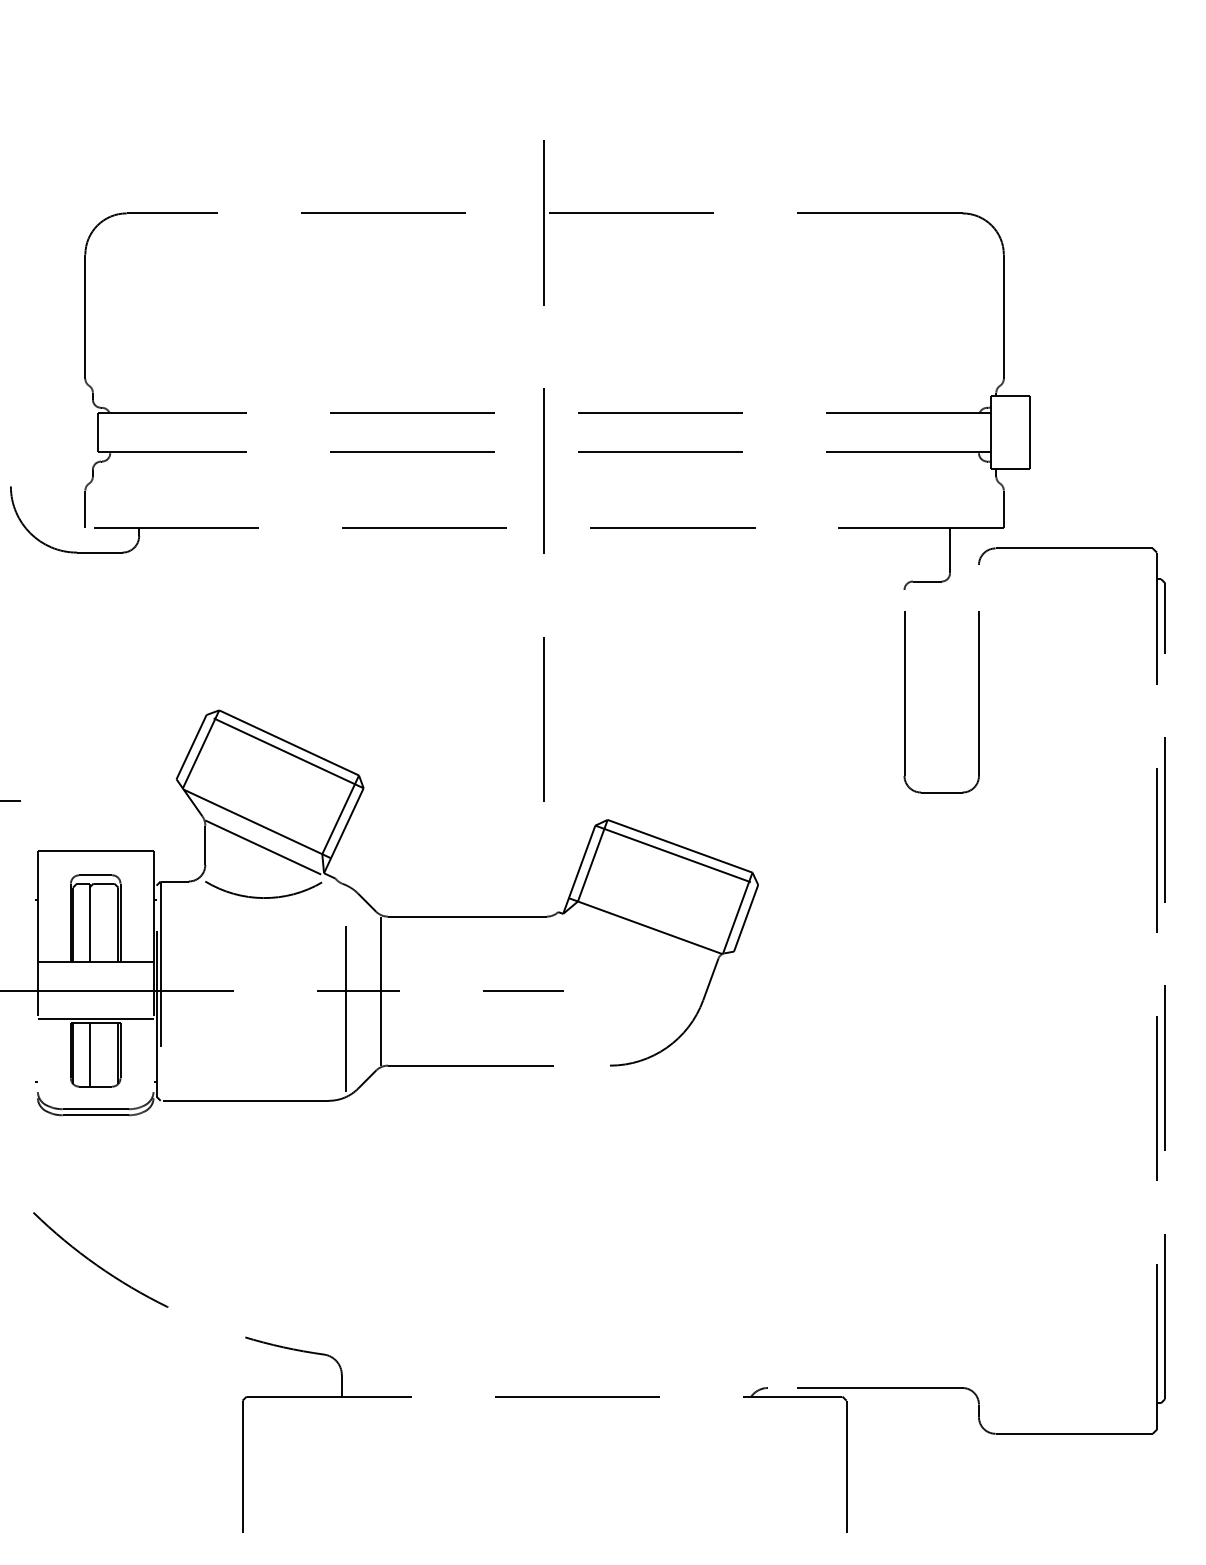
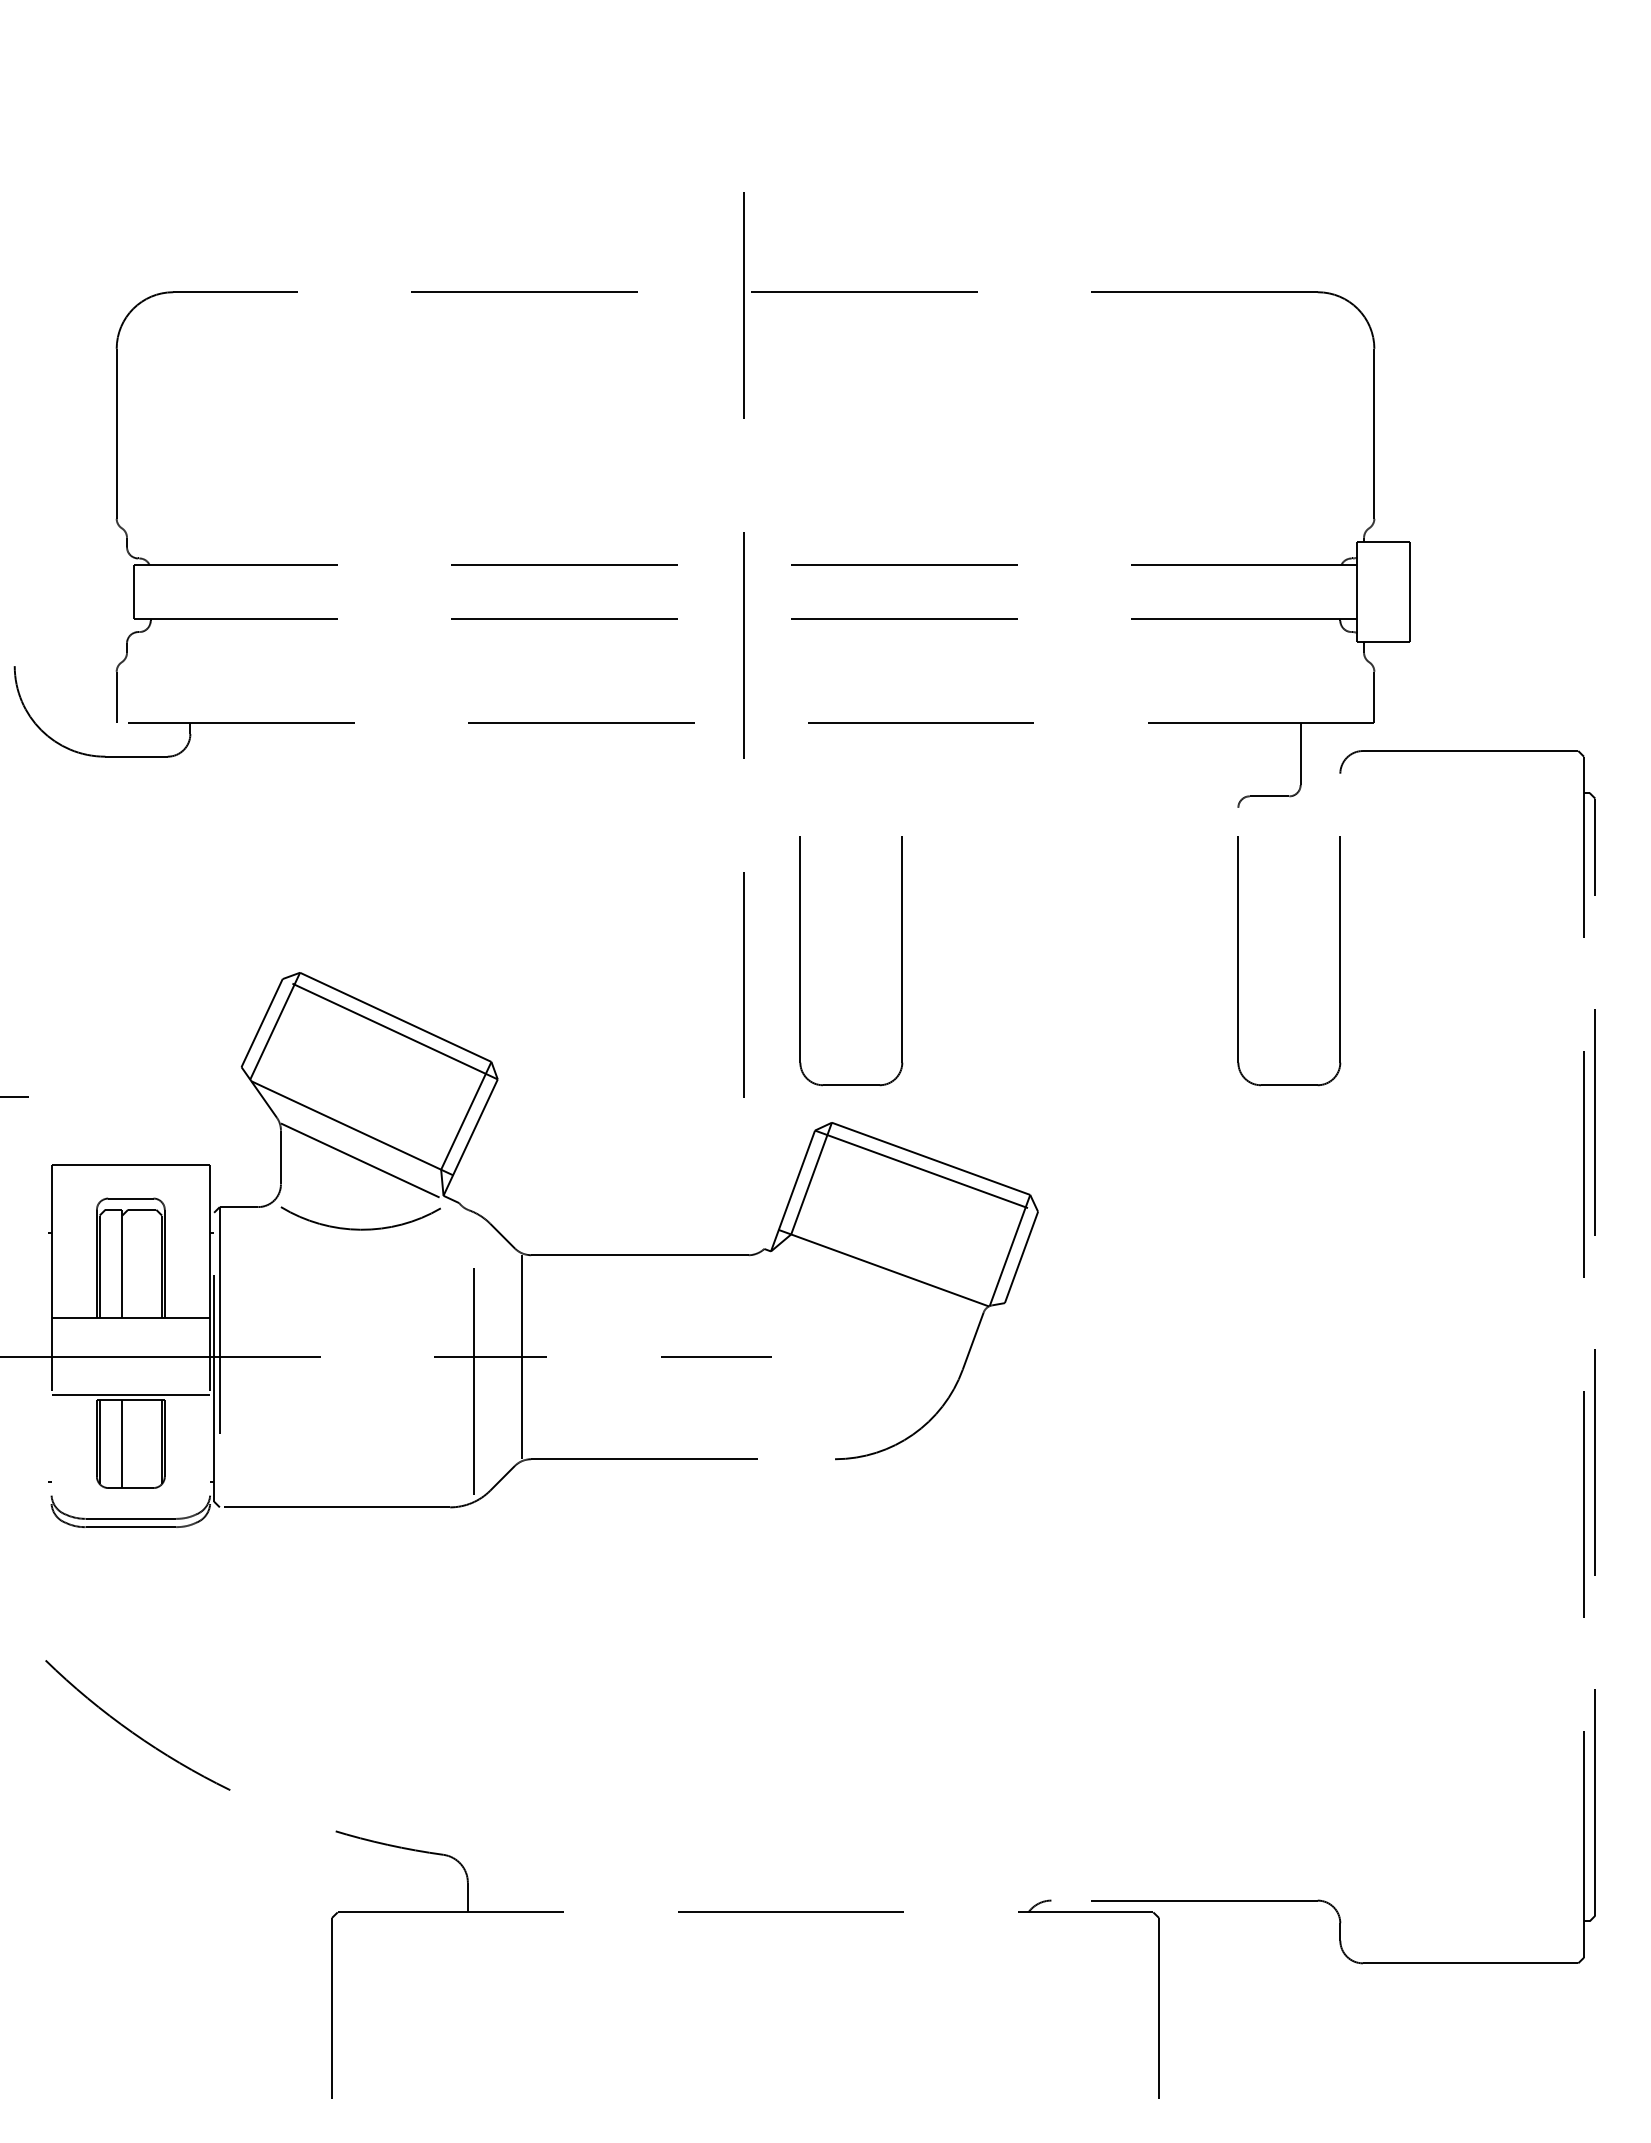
part: (658, 702) -> (901, 961), added

